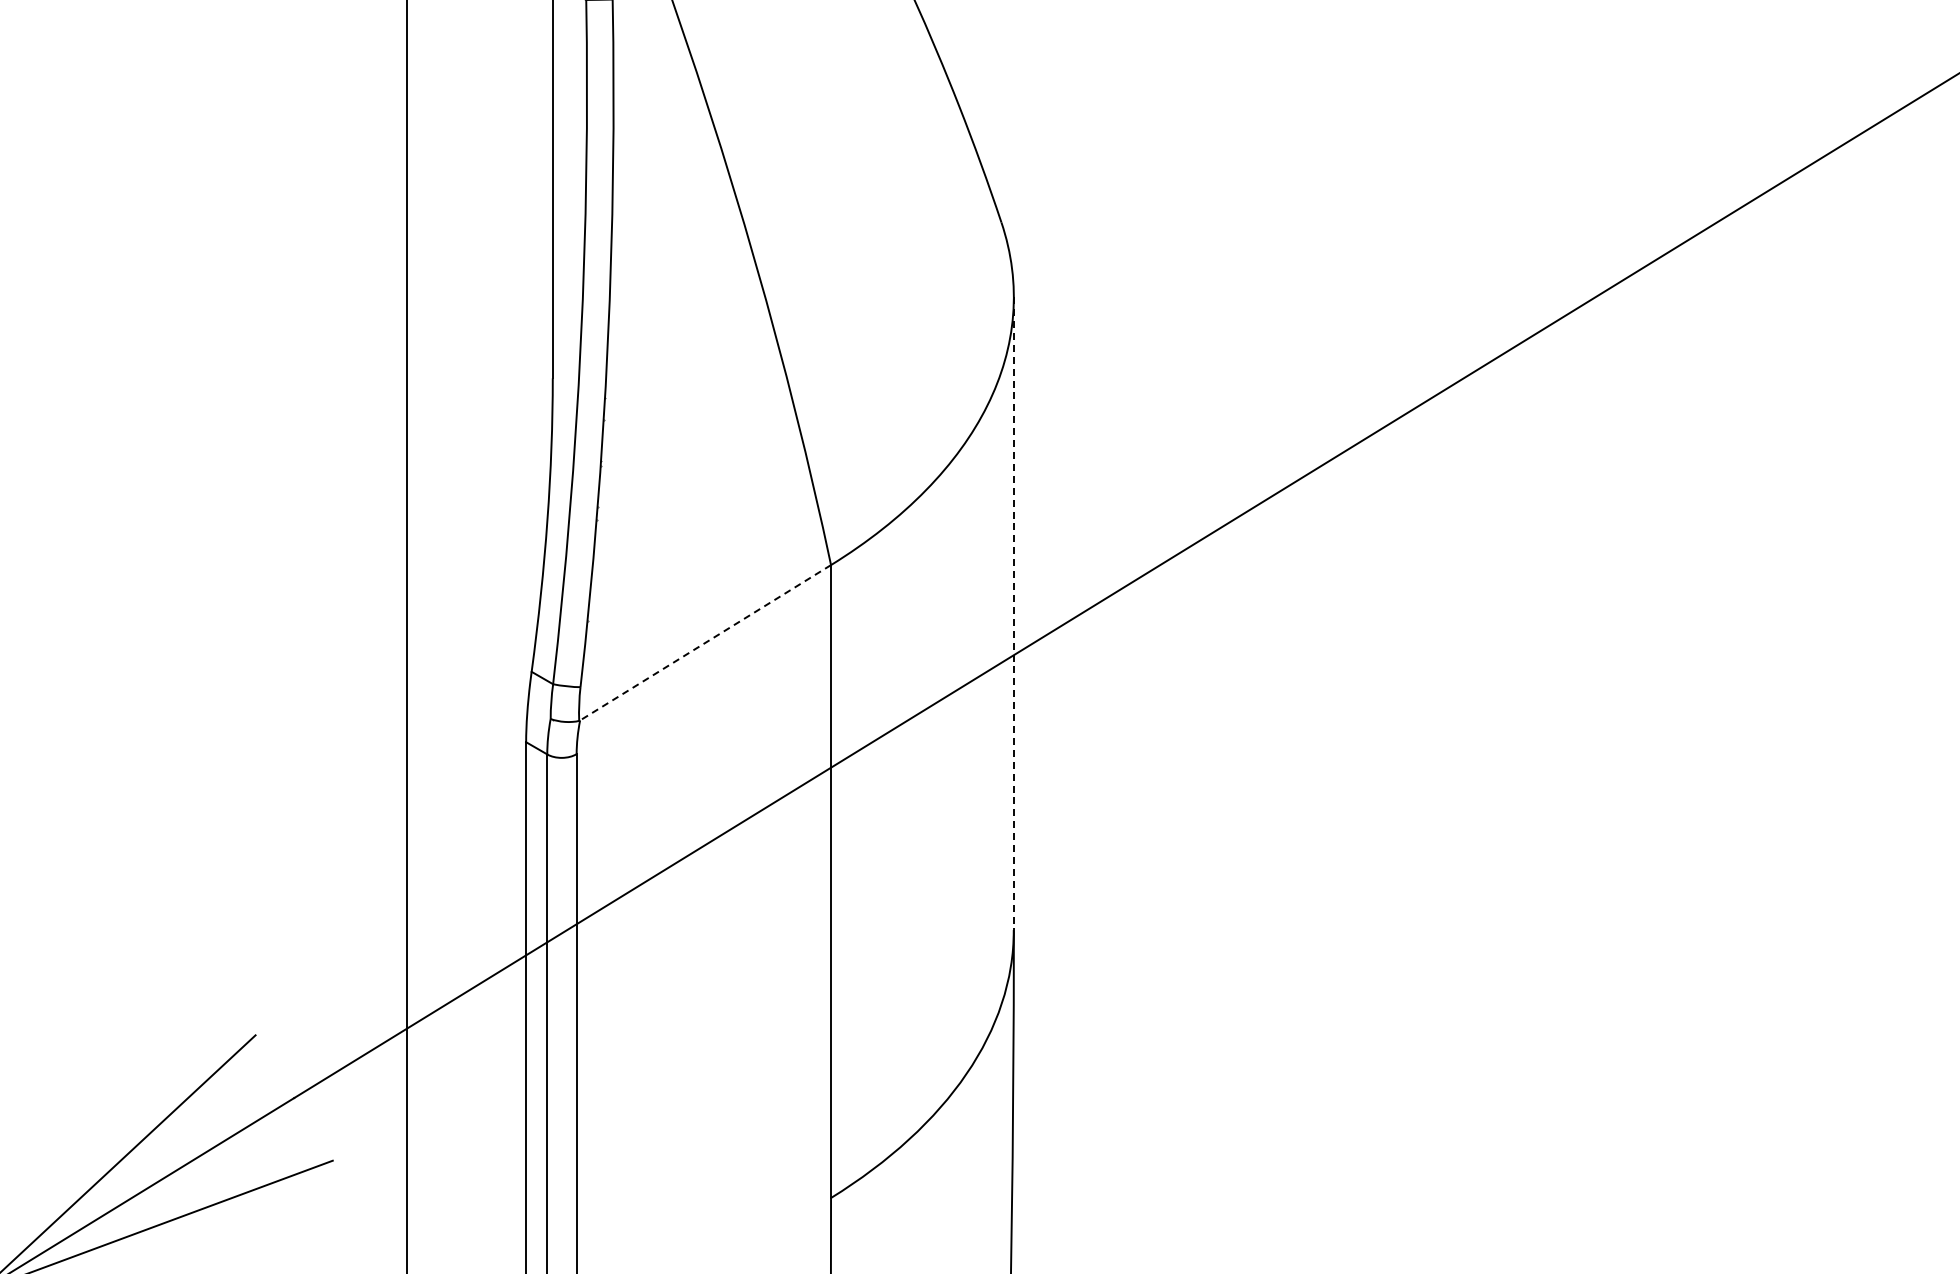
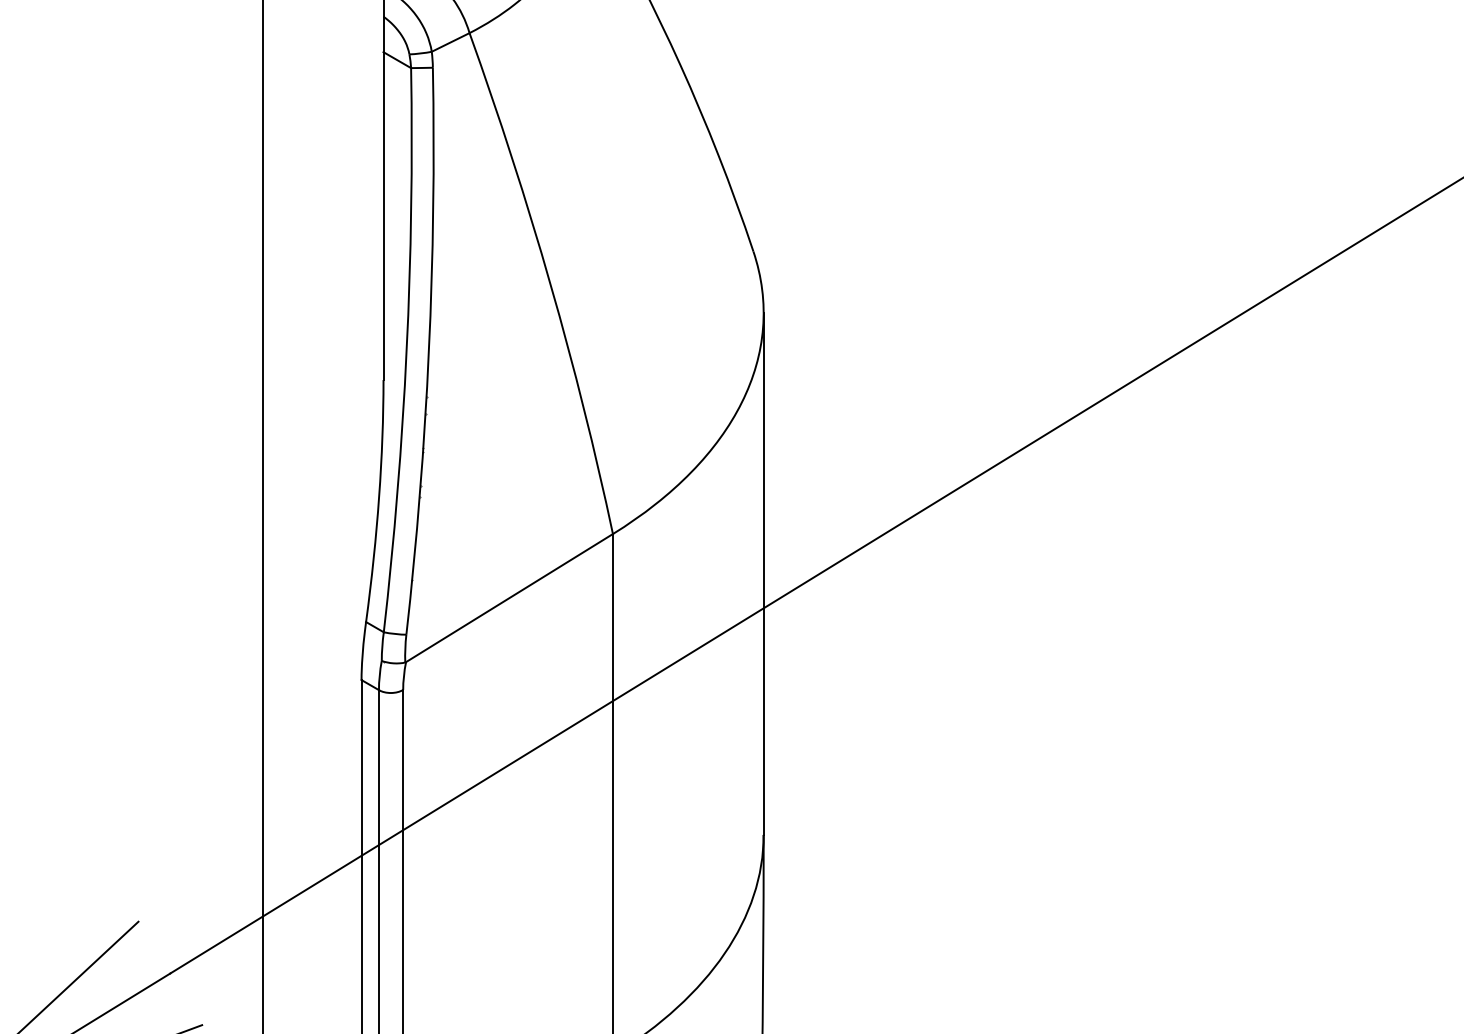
line: (1013, 614) -> (763, 574), dashed -> solid
line: (705, 642) -> (509, 597), dashed -> solid

